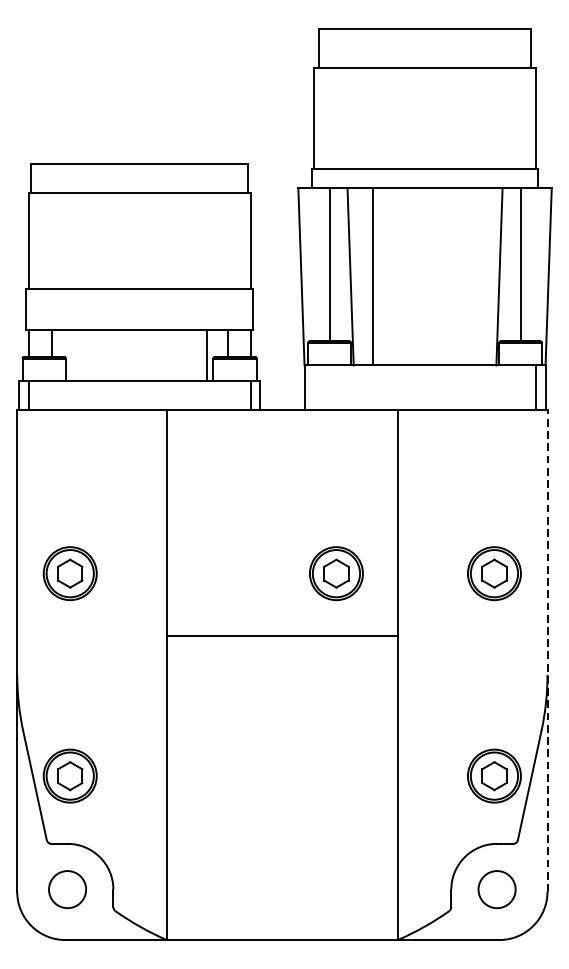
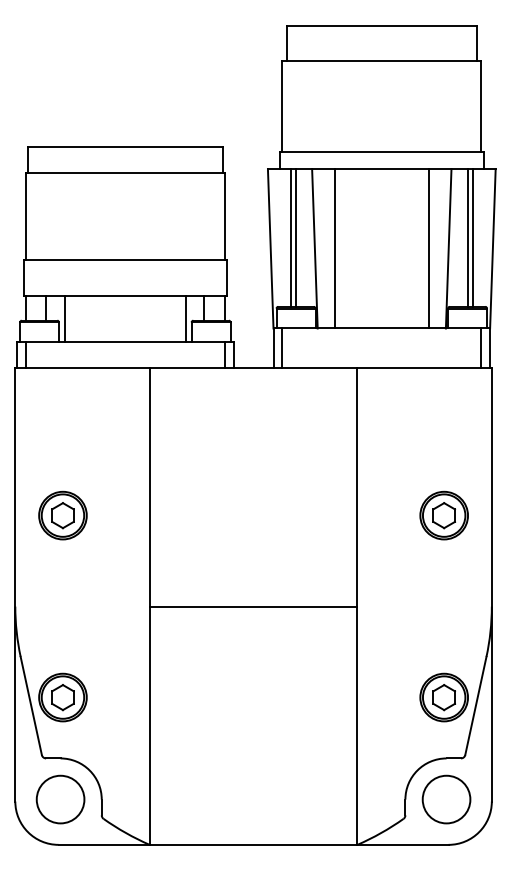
line: (323, 264) -> (290, 237), added
line: (525, 264) -> (472, 237), added
line: (477, 276) -> (428, 248), added
line: (71, 355) -> (64, 319), added
line: (314, 387) -> (282, 348), added
part: (335, 573) -> (301, 515), removed
line: (282, 635) -> (253, 606), moved
line: (547, 650) -> (491, 584), dashed -> solid
circle: (67, 889) -> (60, 799), size x1.43
circle: (497, 889) -> (446, 799), size x1.43

